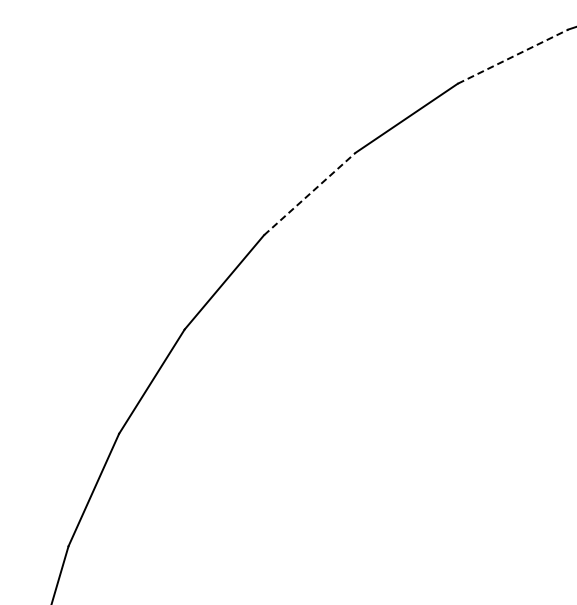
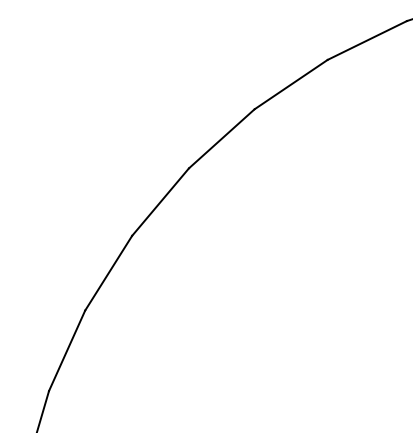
line: (513, 56) -> (367, 40), dashed -> solid
line: (309, 193) -> (221, 138), dashed -> solid

